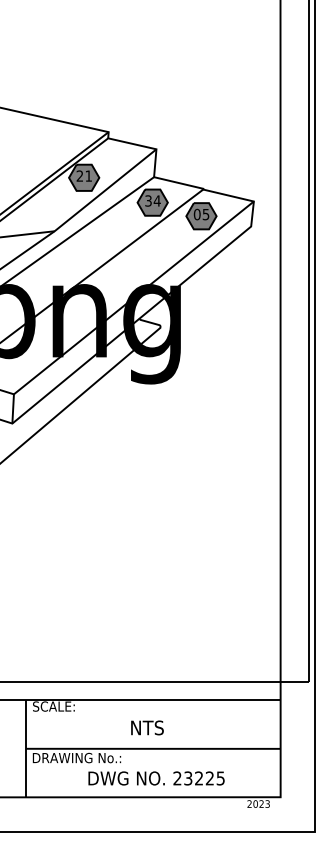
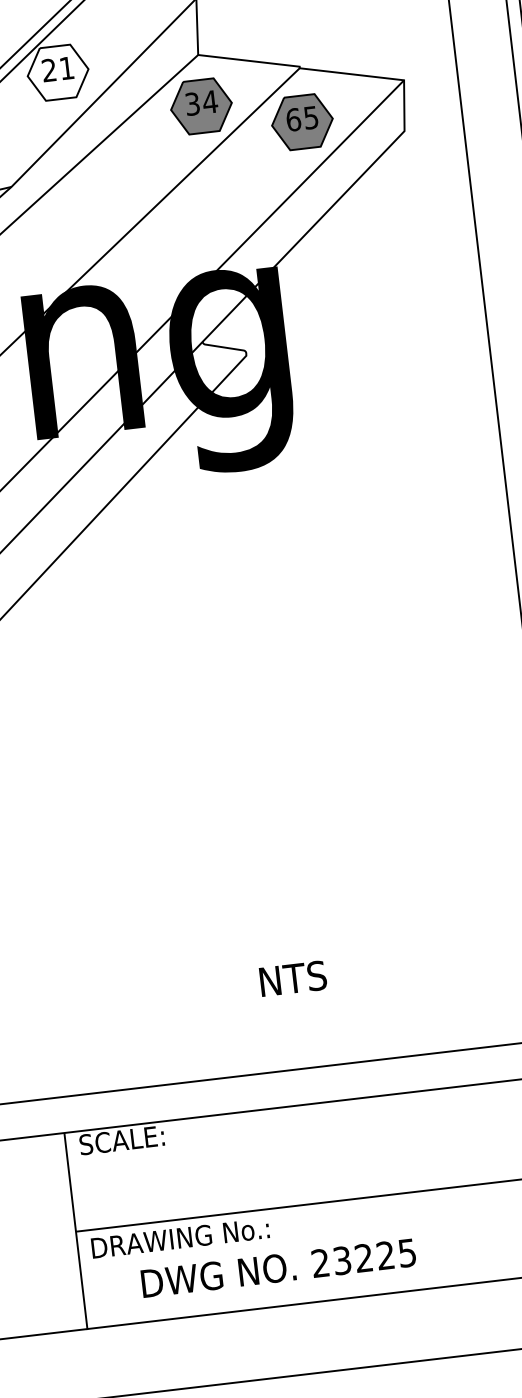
fill: (84, 177) -> (58, 72), removed
text: (197, 214) -> (294, 119), 05 -> 65
text: (147, 727) -> (293, 977), moved
text: (156, 778) -> (278, 1268), moved

